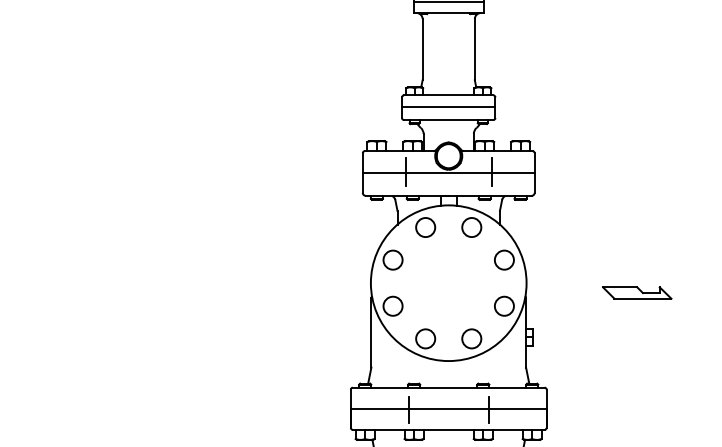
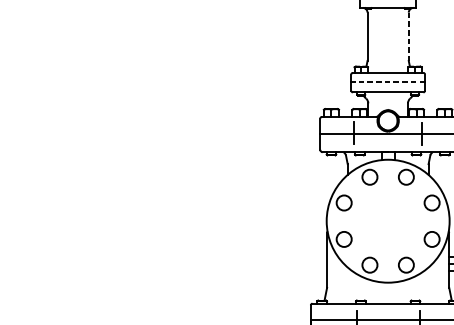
line: (474, 49) -> (408, 36), solid -> dashed
line: (448, 107) -> (387, 82), solid -> dashed

